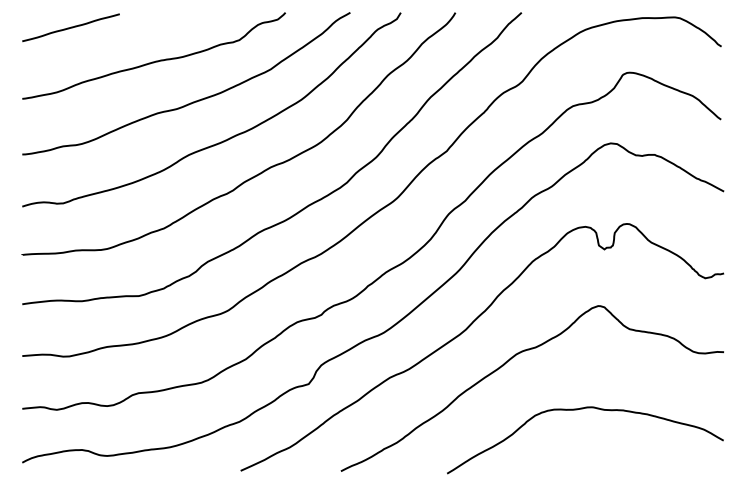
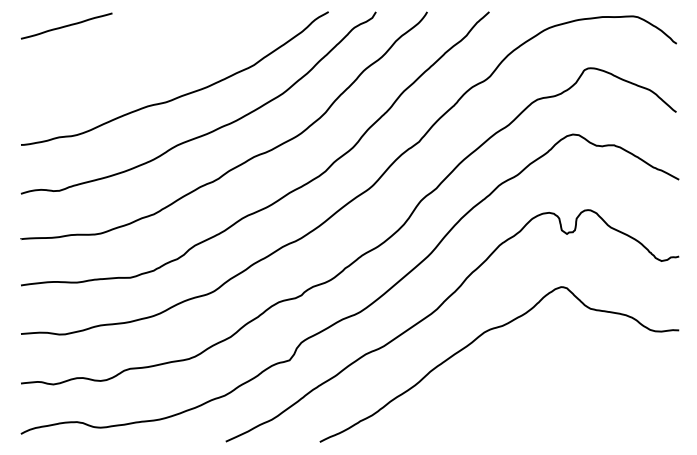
curve: (155, 60) -> (145, 56), removed
curve: (577, 410) -> (541, 385), removed

